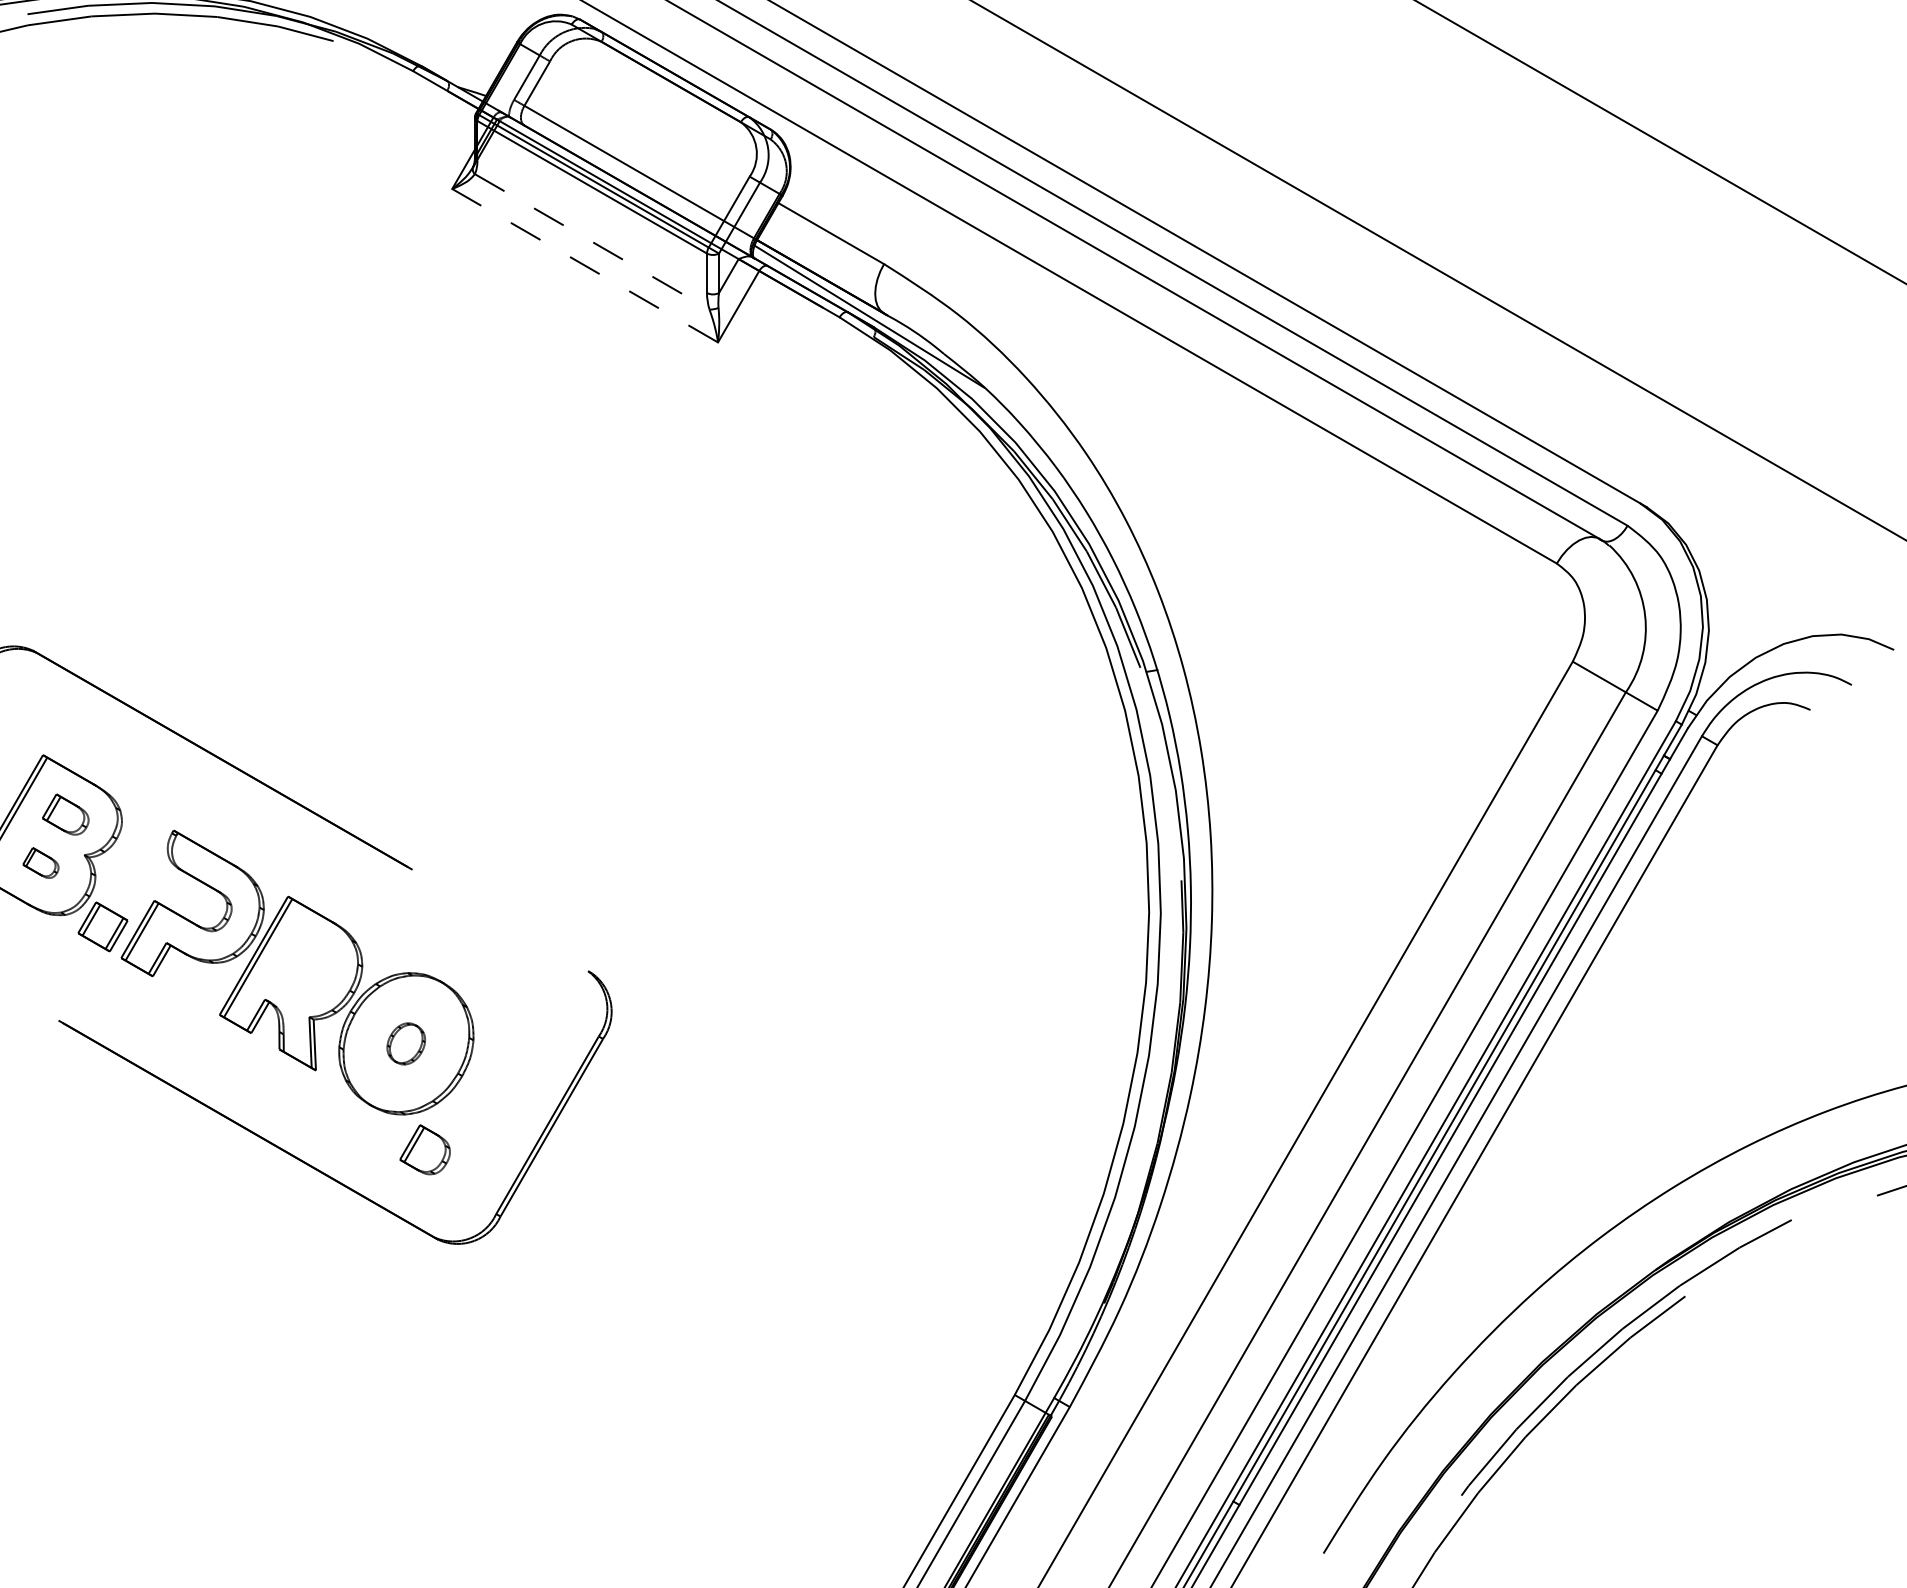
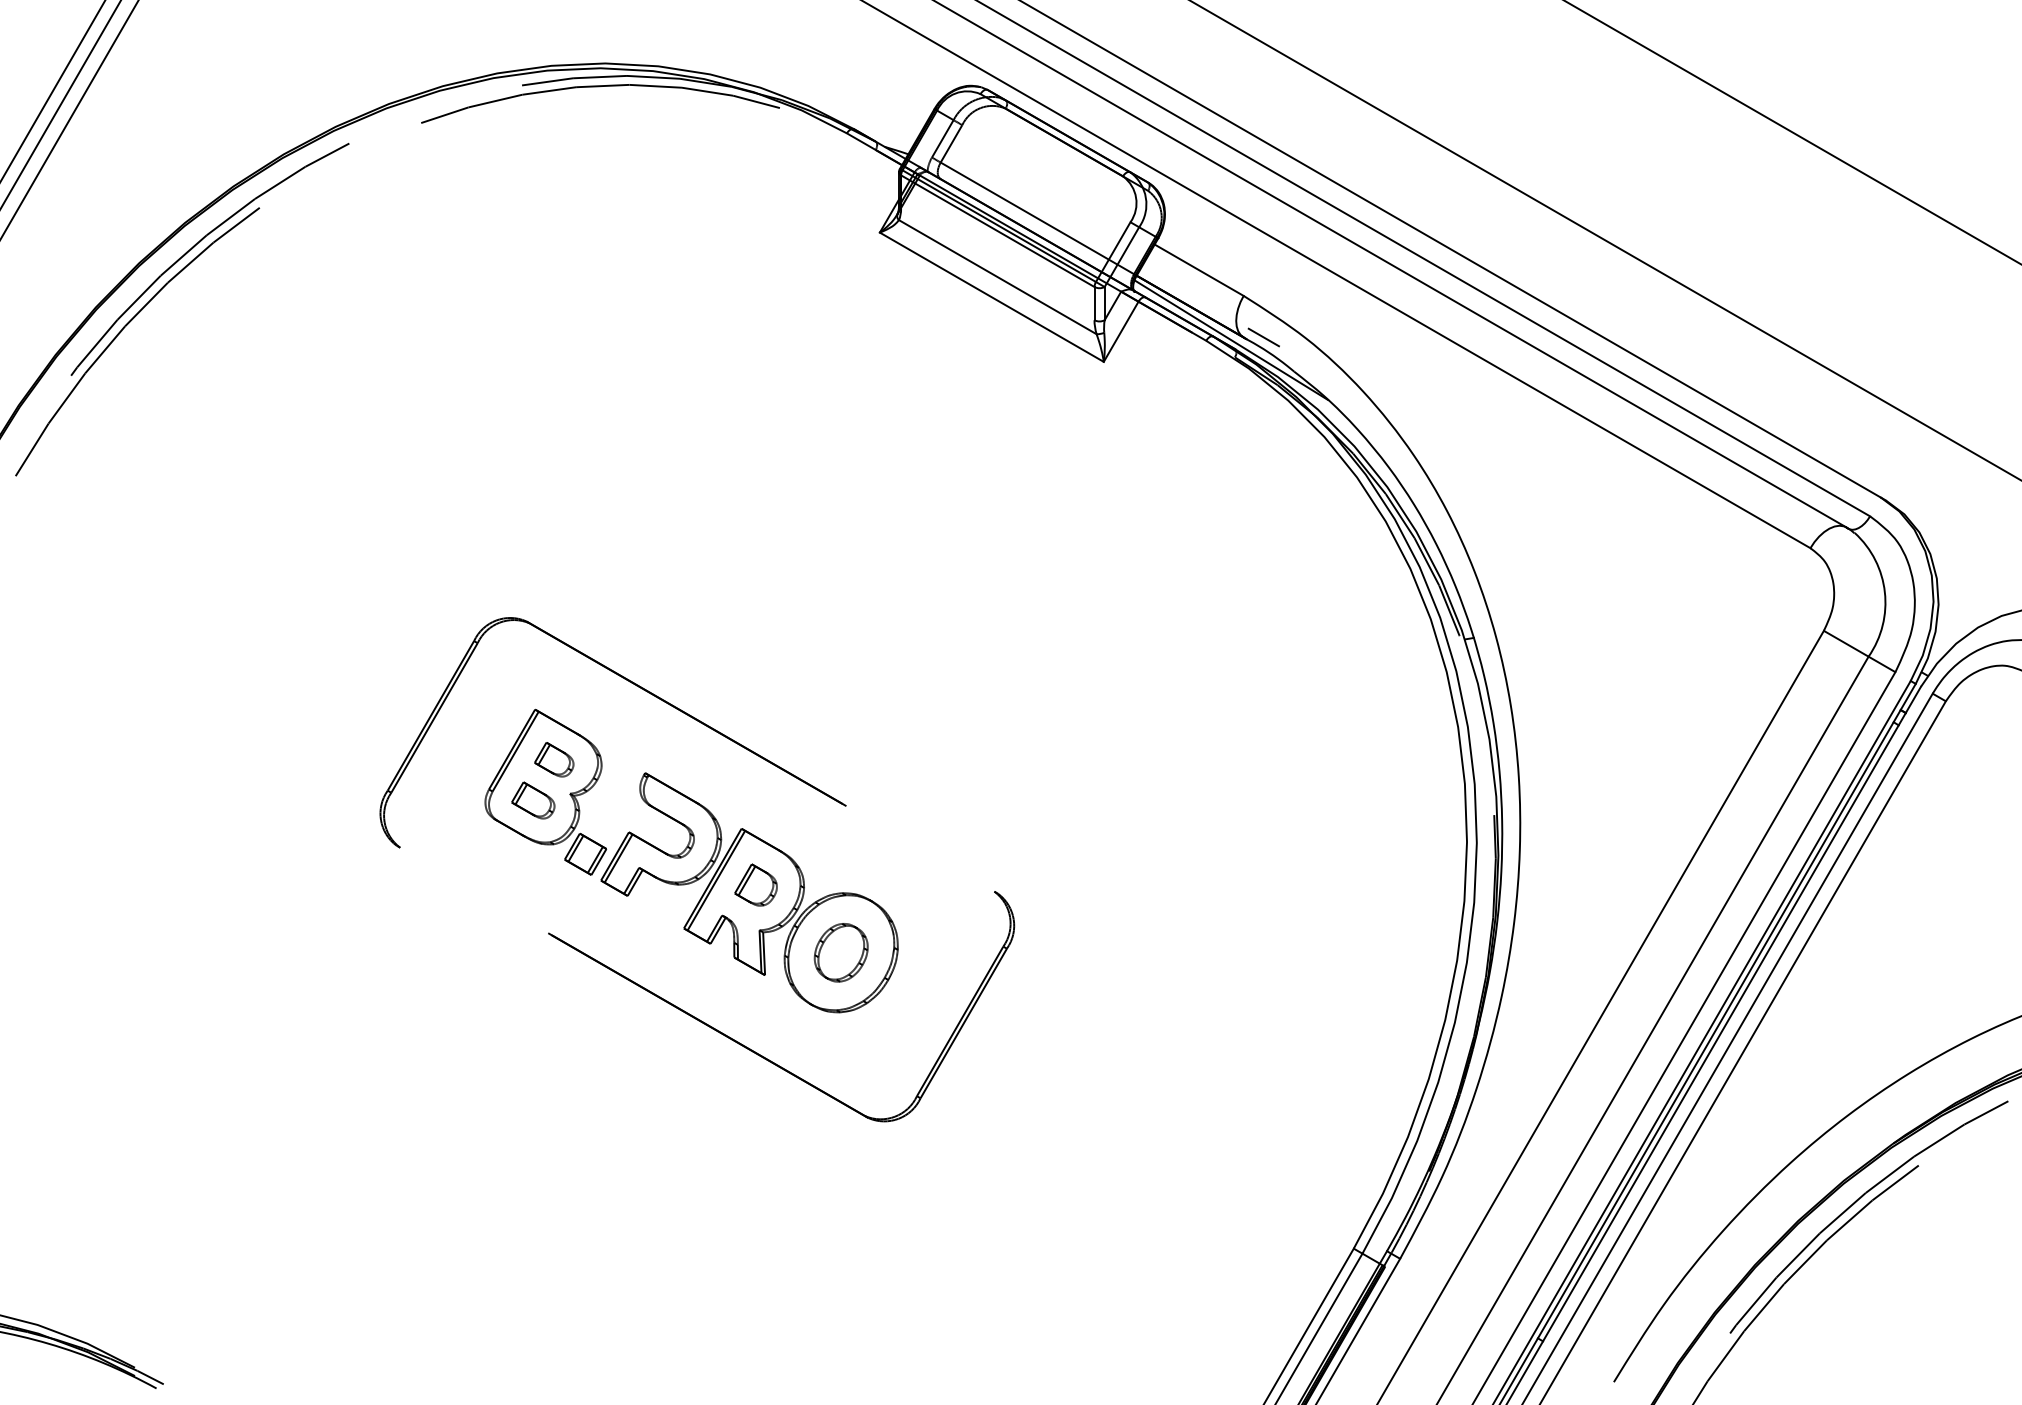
line: (593, 242) -> (998, 277), dashed -> solid
line: (584, 265) -> (991, 297), dashed -> solid
line: (907, 313) -> (1263, 337), added
part: (41, 863) -> (533, 800), size x1.43
part: (405, 1043) -> (840, 952), size x1.67
part: (424, 1149) -> (755, 884), moved

